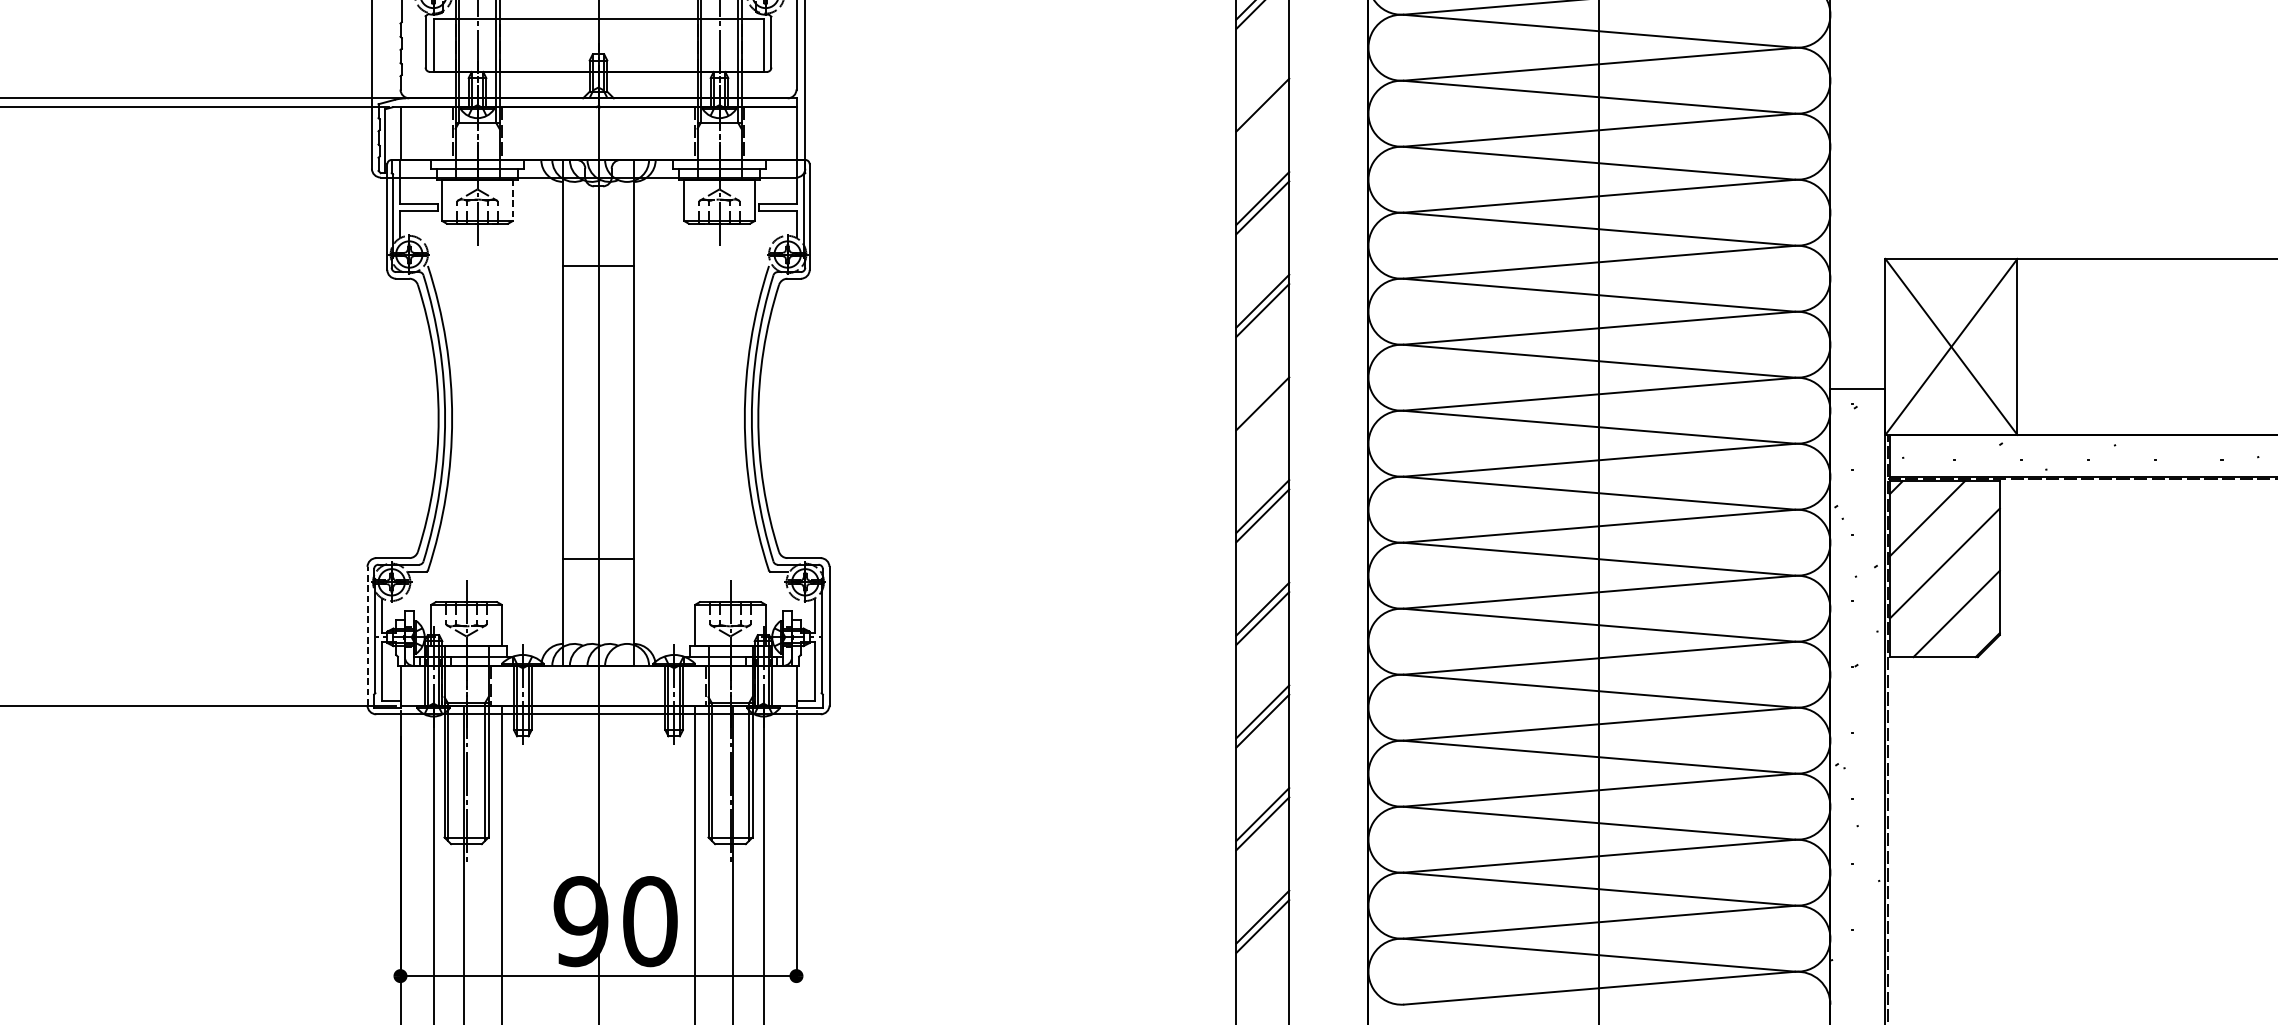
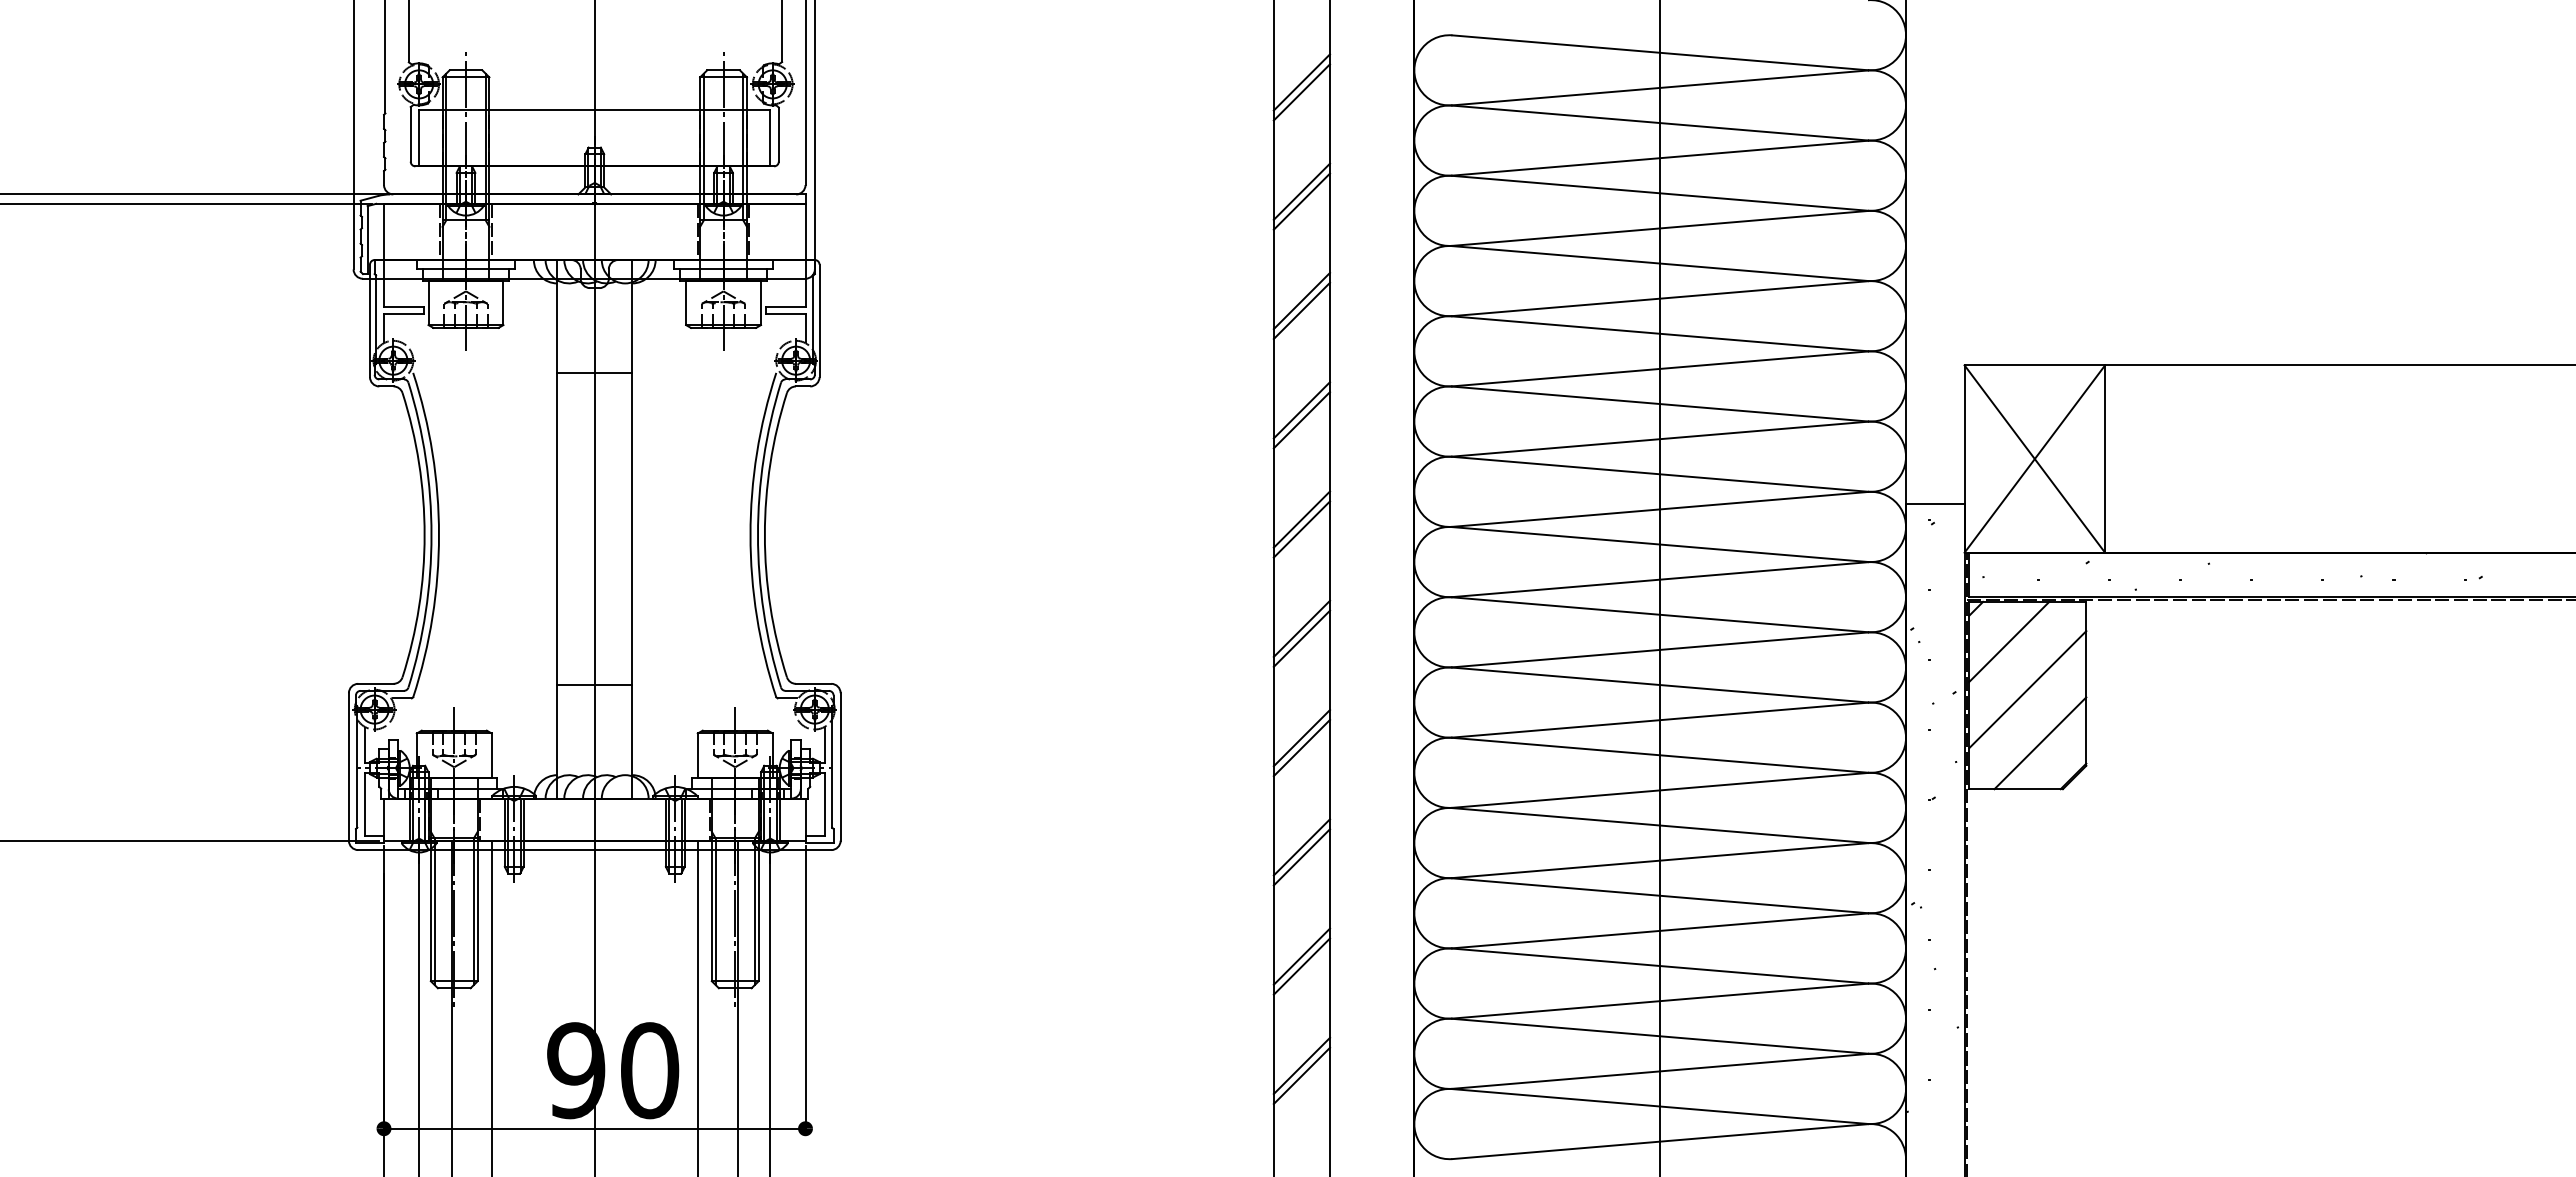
line: (1262, 95) -> (1301, 191), added
line: (512, 200) -> (503, 303), dashed -> solid
line: (1262, 413) -> (1301, 529), added
line: (367, 635) -> (348, 766), dashed -> solid

